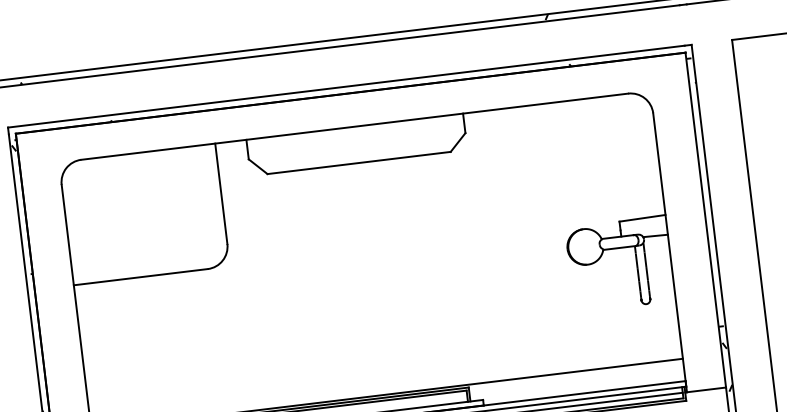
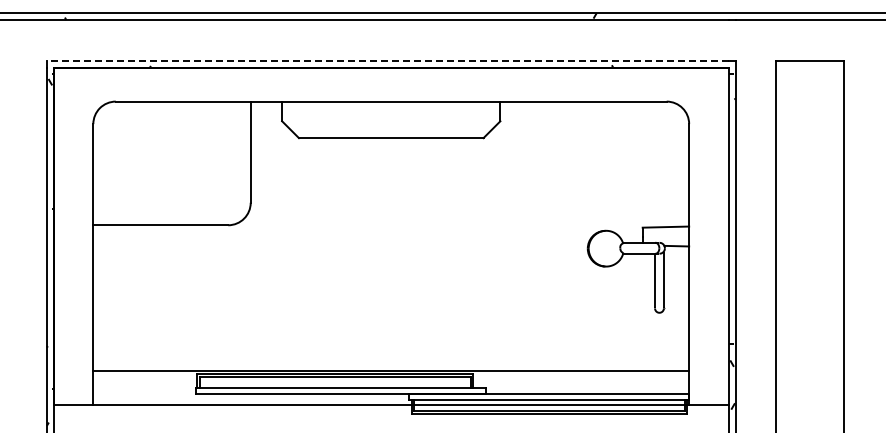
line: (346, 86) -> (387, 60), solid -> dashed

